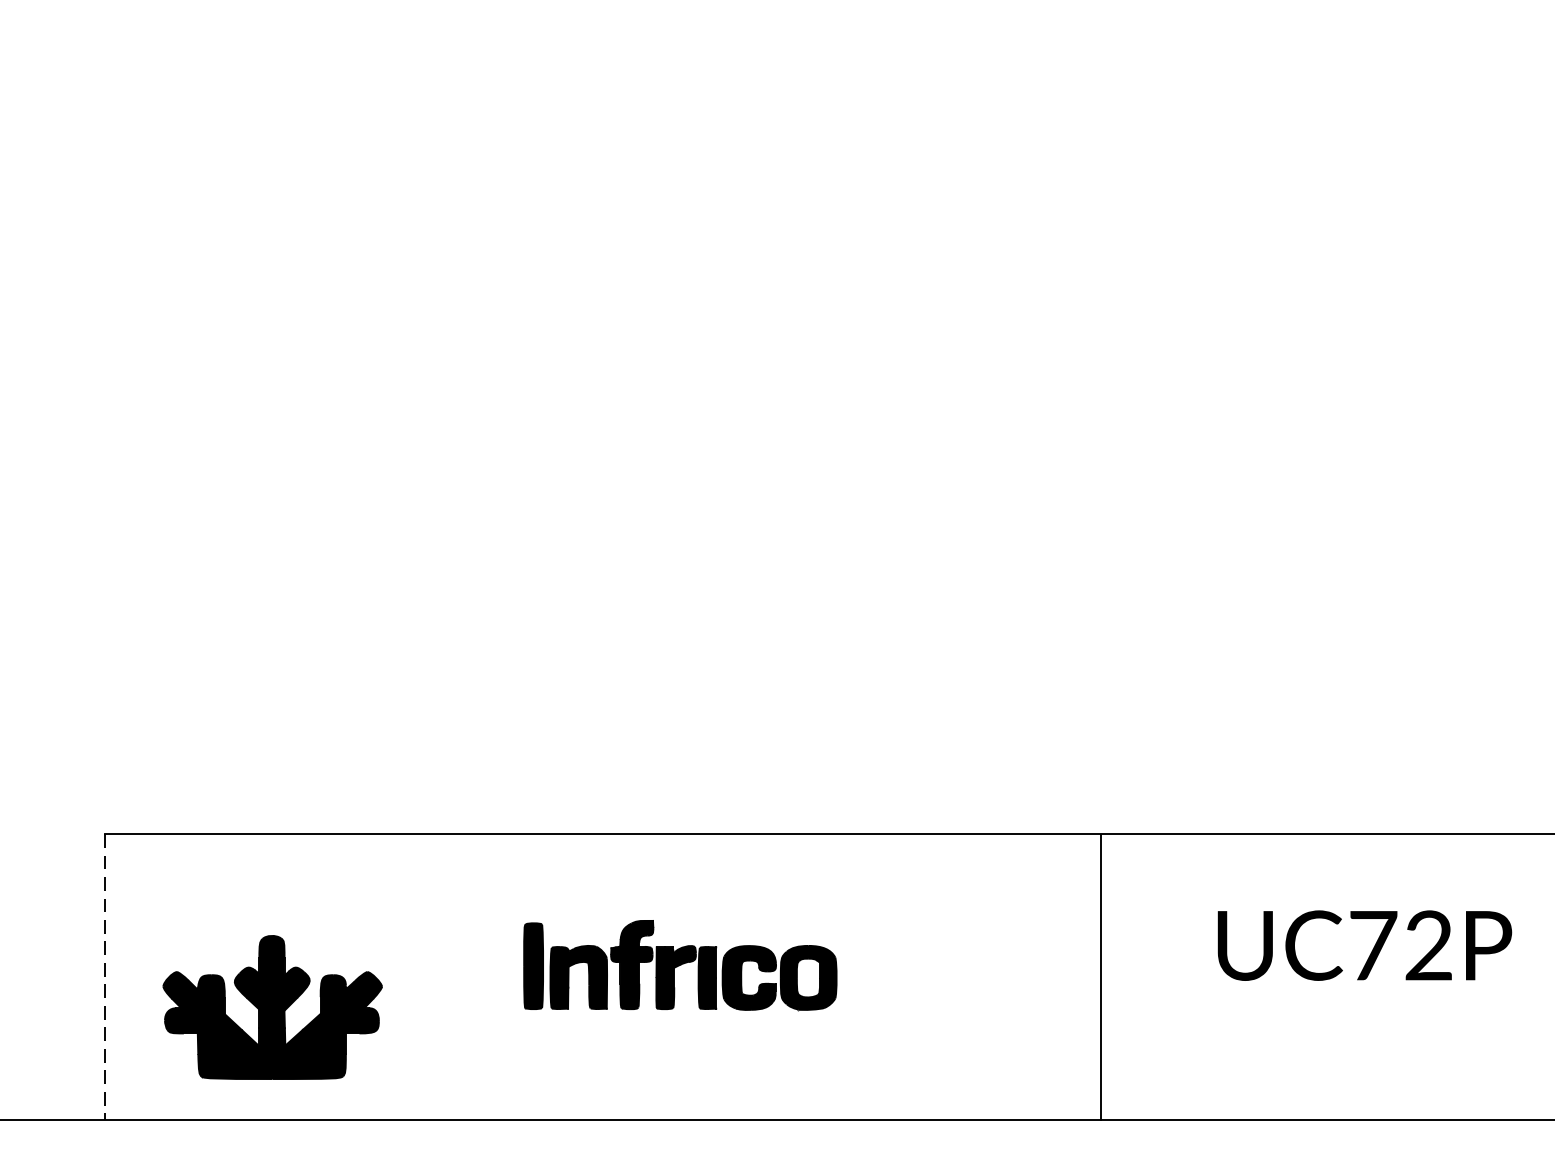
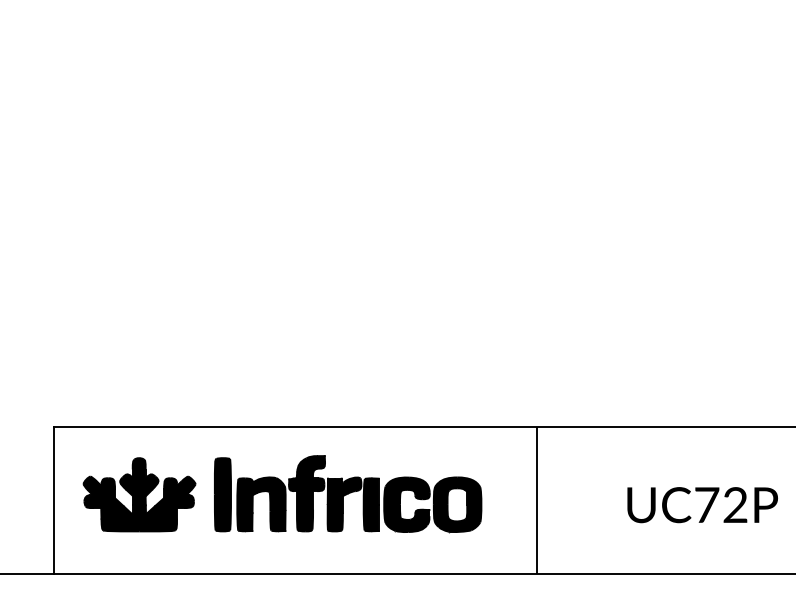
text: (1364, 946) -> (702, 505), moved
part: (680, 965) -> (348, 494), size x1.67
line: (104, 977) -> (53, 500), dashed -> solid
line: (1100, 977) -> (536, 500), moved
part: (272, 1006) -> (139, 494), moved

